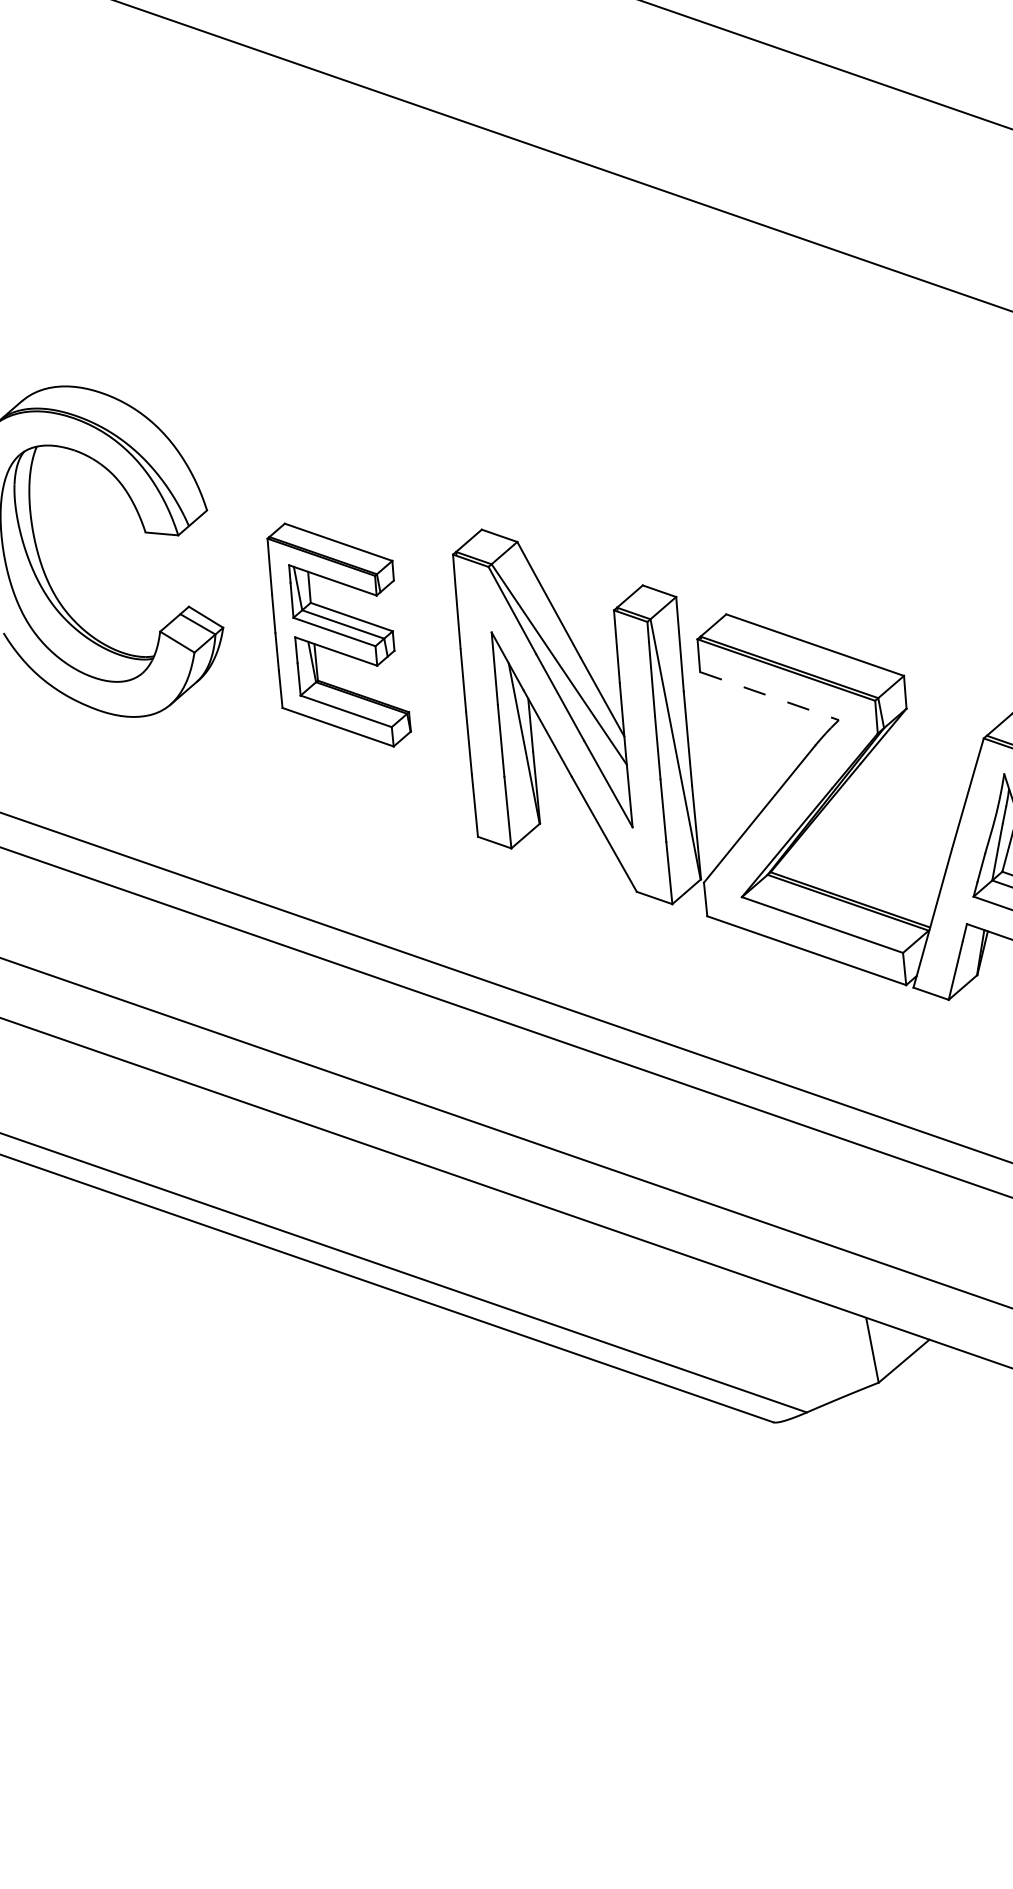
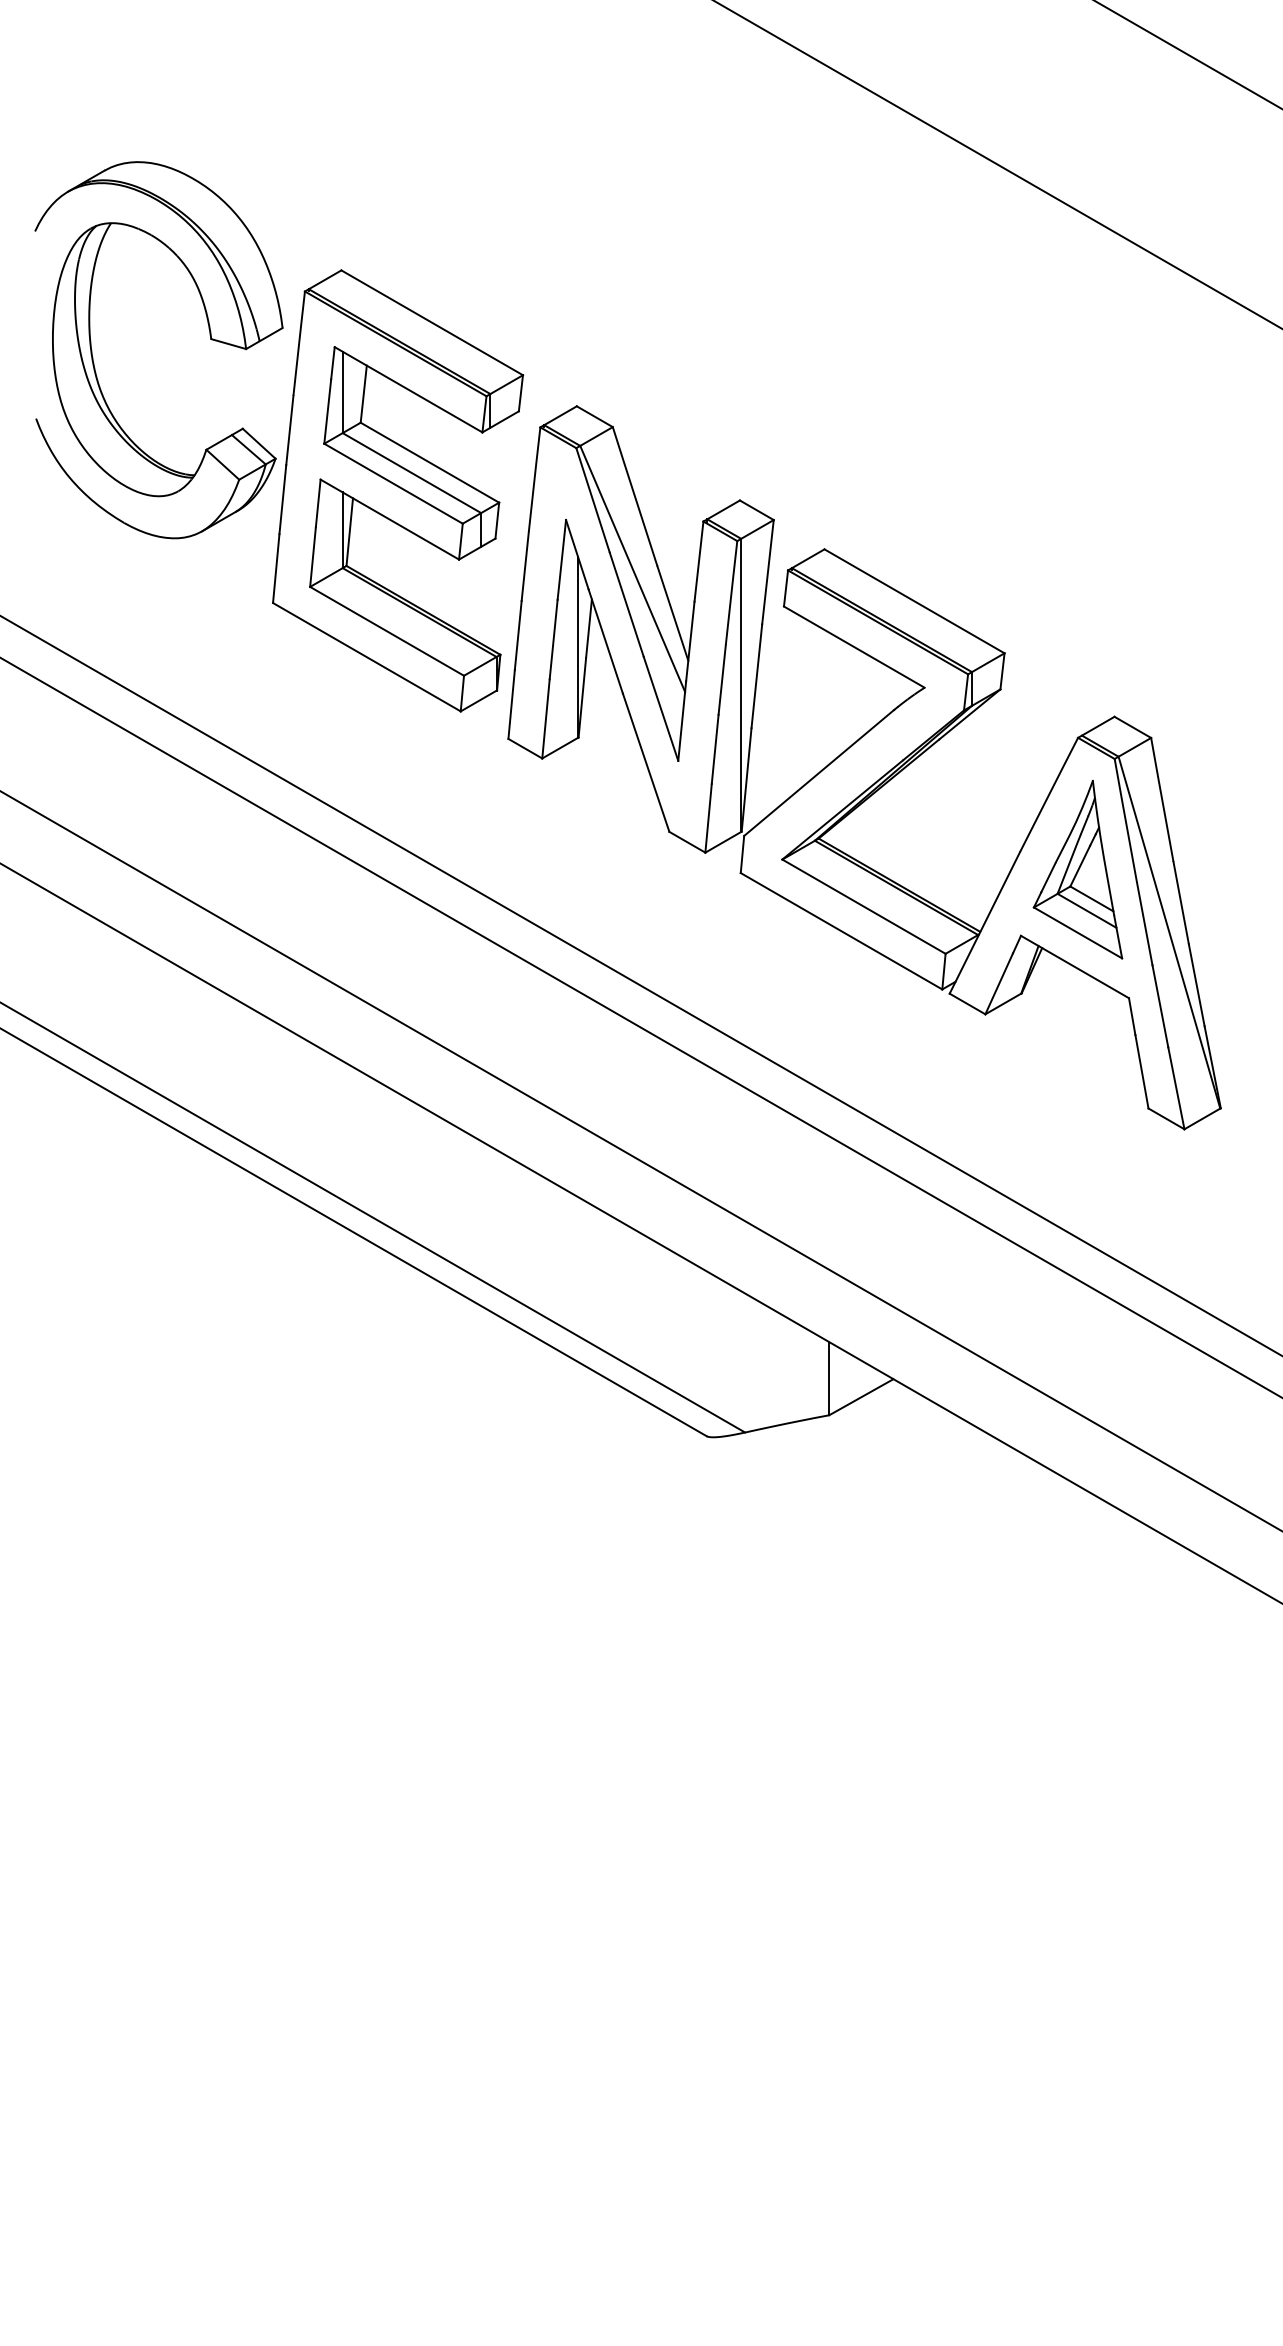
part: (337, 634) -> (398, 490), size x1.67
line: (769, 696) -> (854, 647), dashed -> solid

